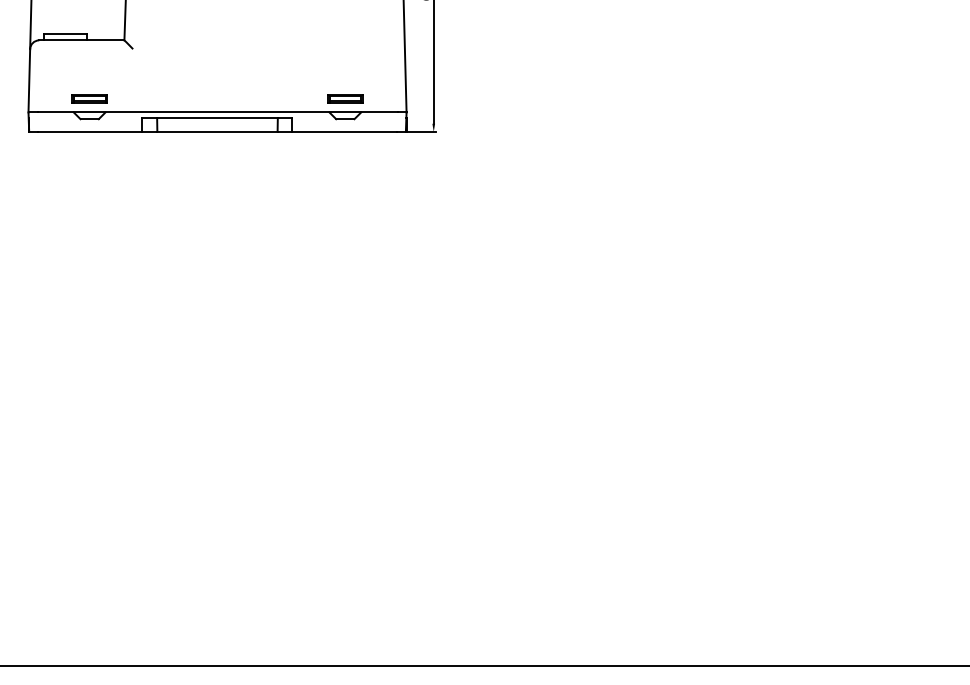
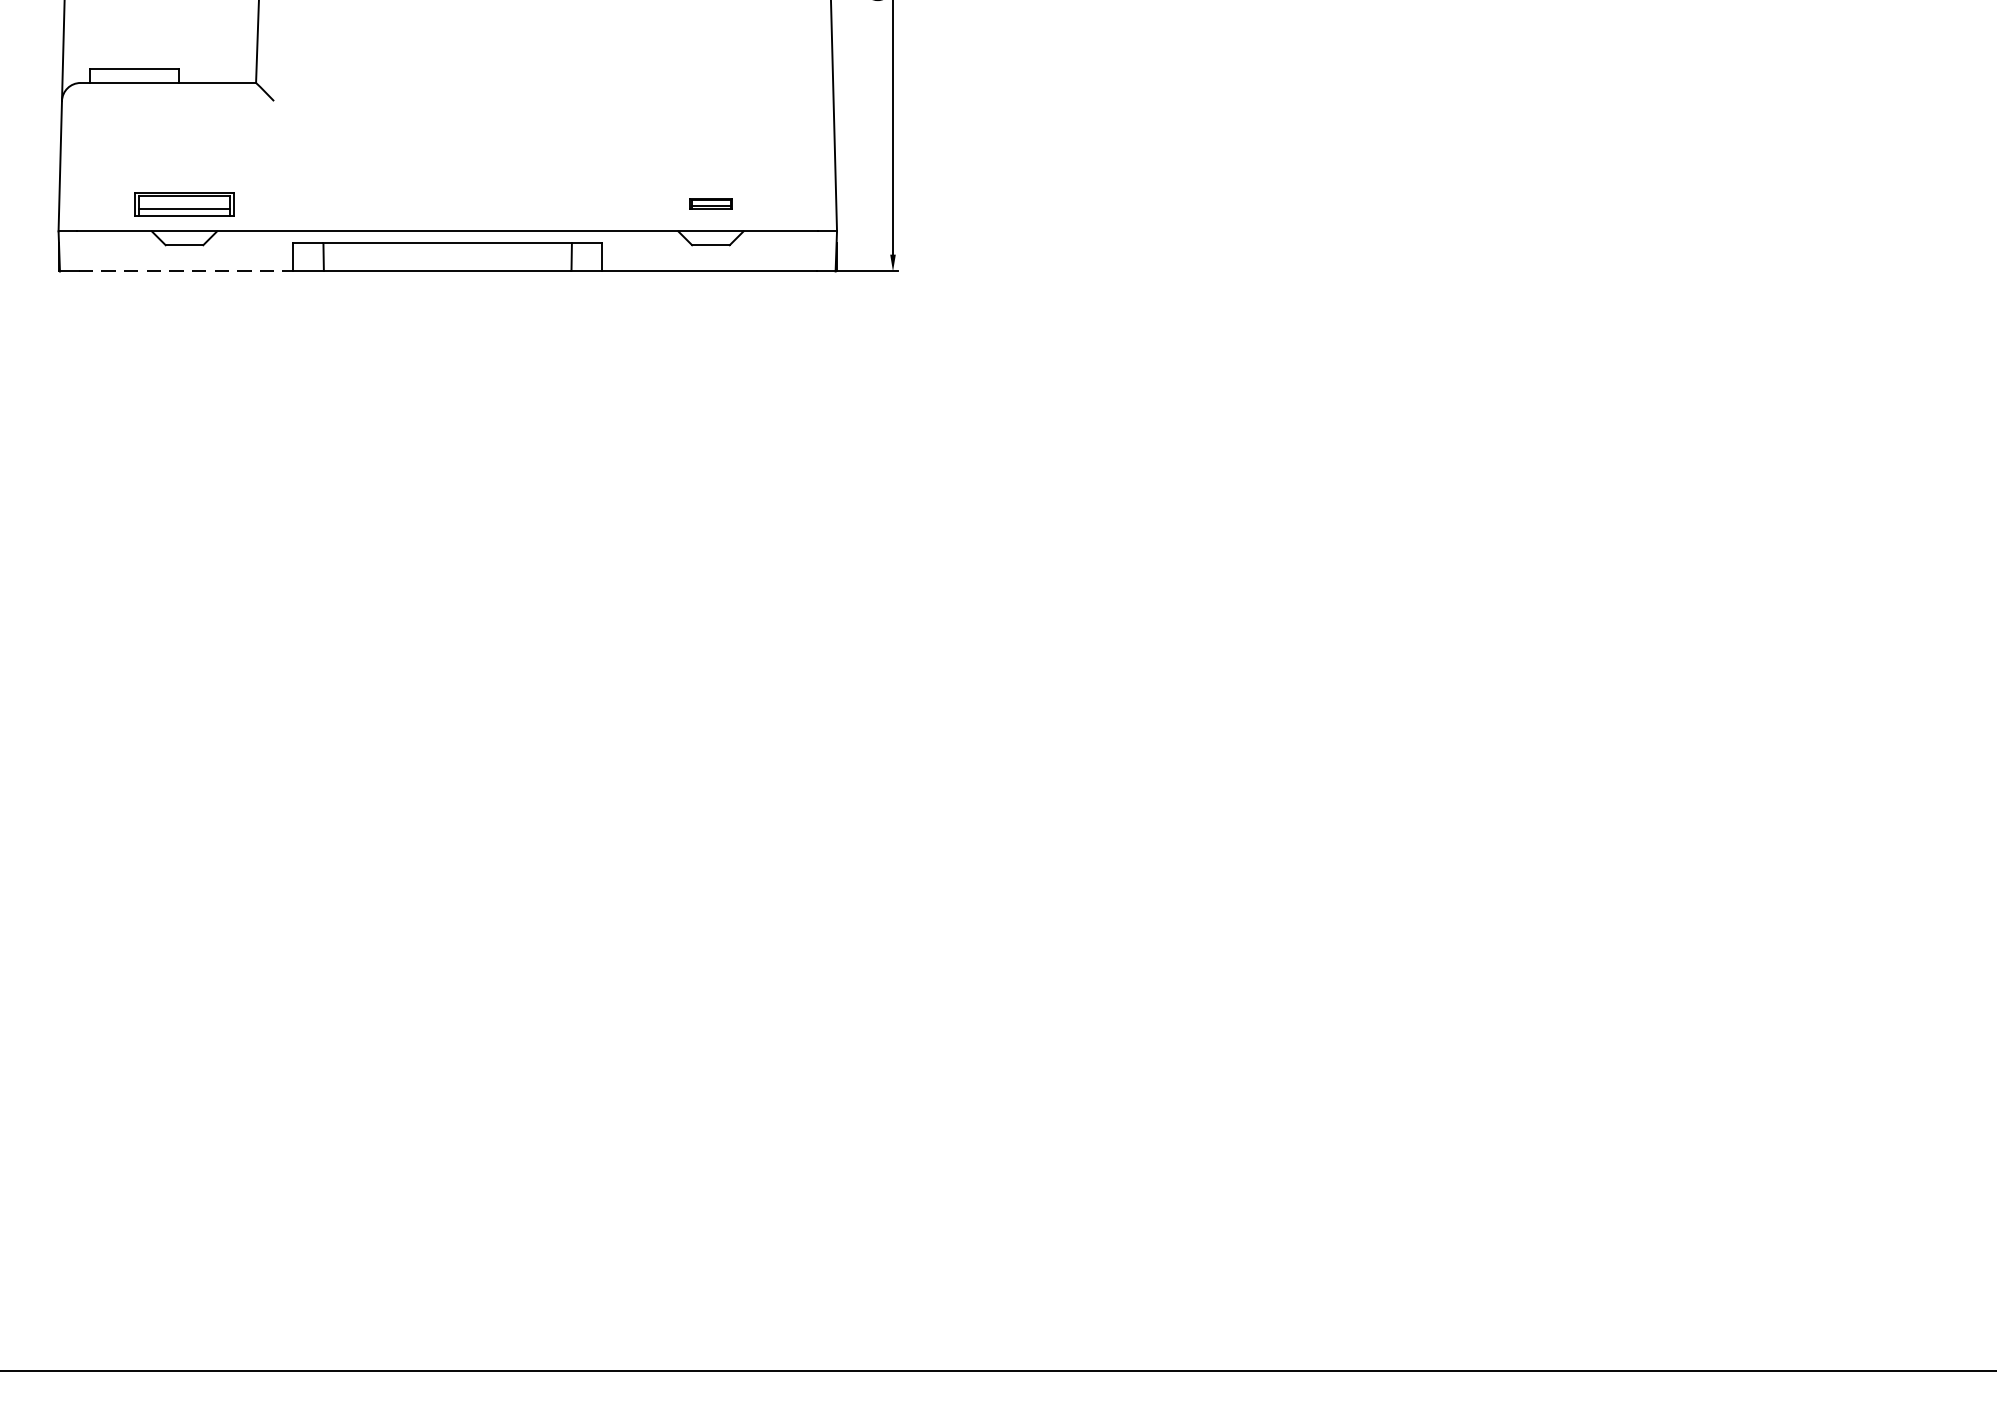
part: (89, 98) -> (184, 202), size x1.4
part: (345, 98) -> (711, 202), size x0.6
line: (90, 131) -> (186, 270), solid -> dashed

